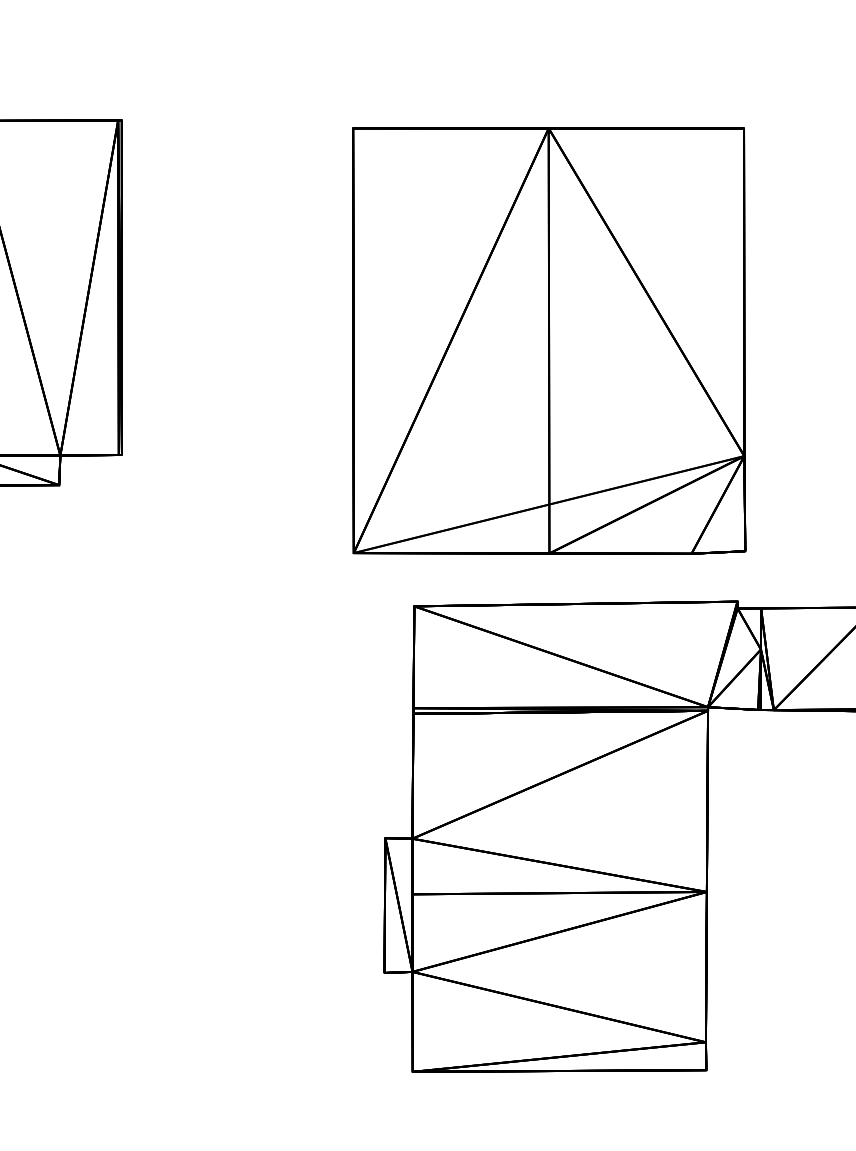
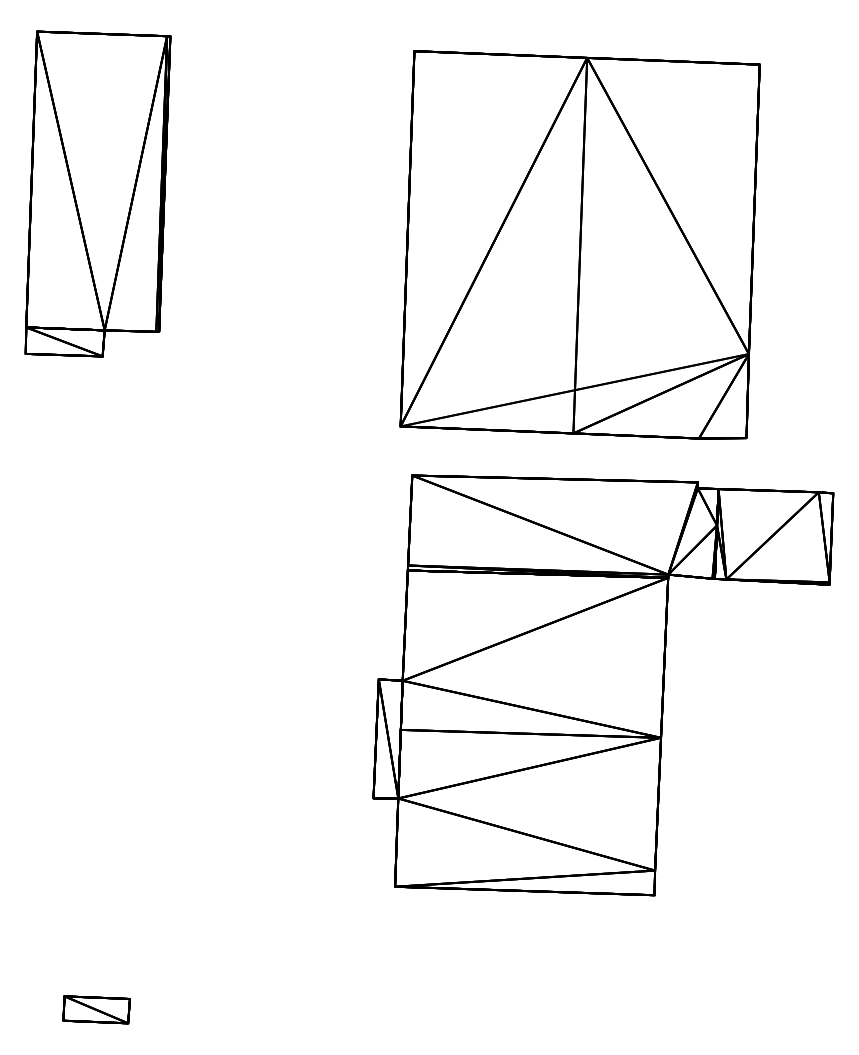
part: (548, 339) -> (579, 244), moved

